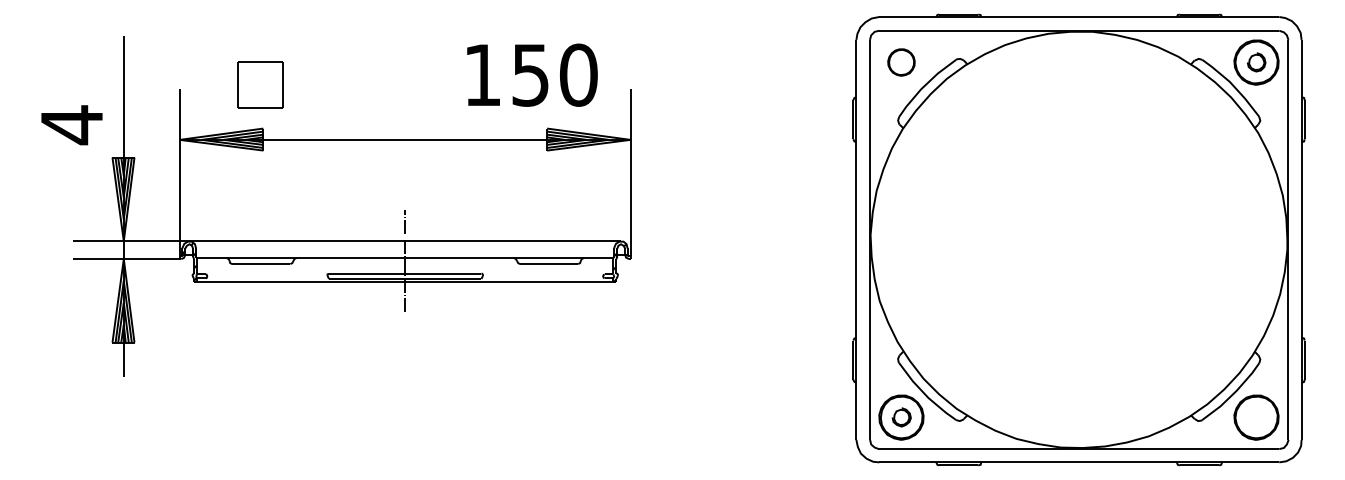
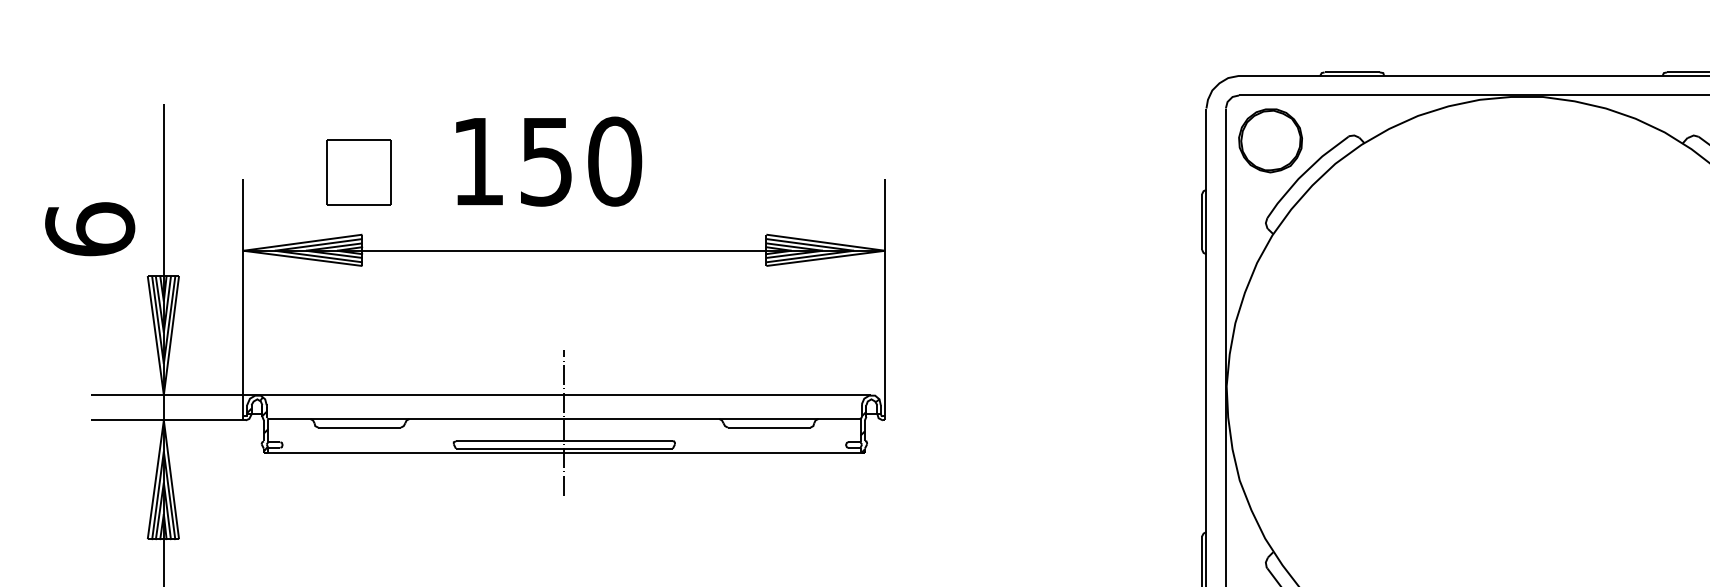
part: (901, 62) -> (1270, 140), size x1.67
text: (532, 74) -> (549, 160), moved
text: (71, 125) -> (89, 230), 4 -> 6

